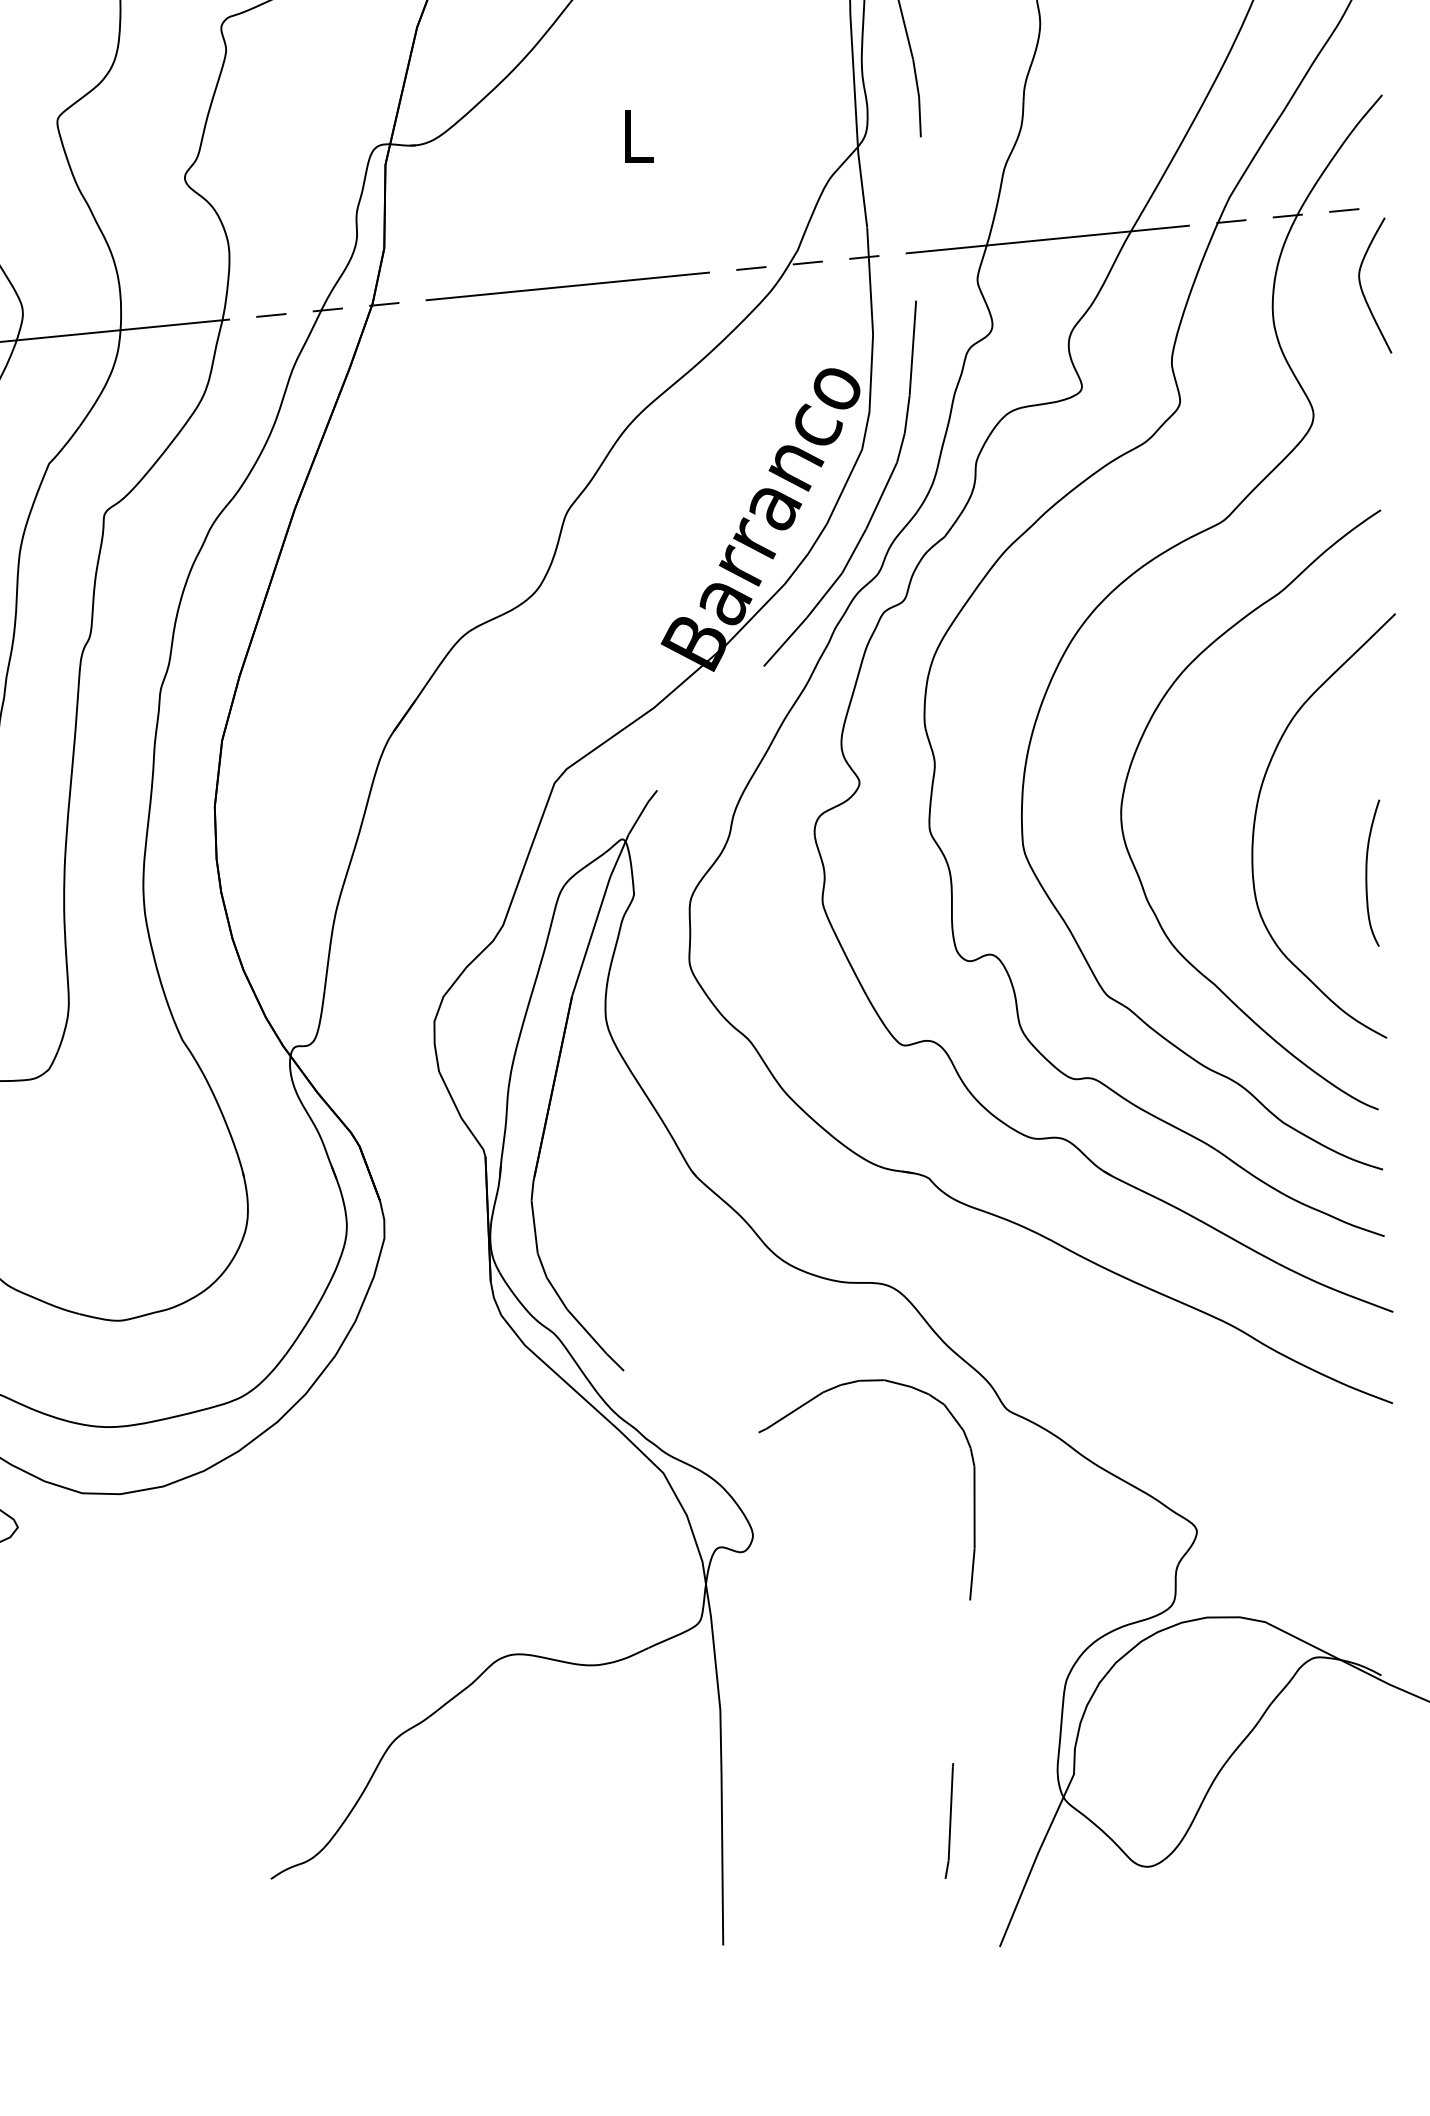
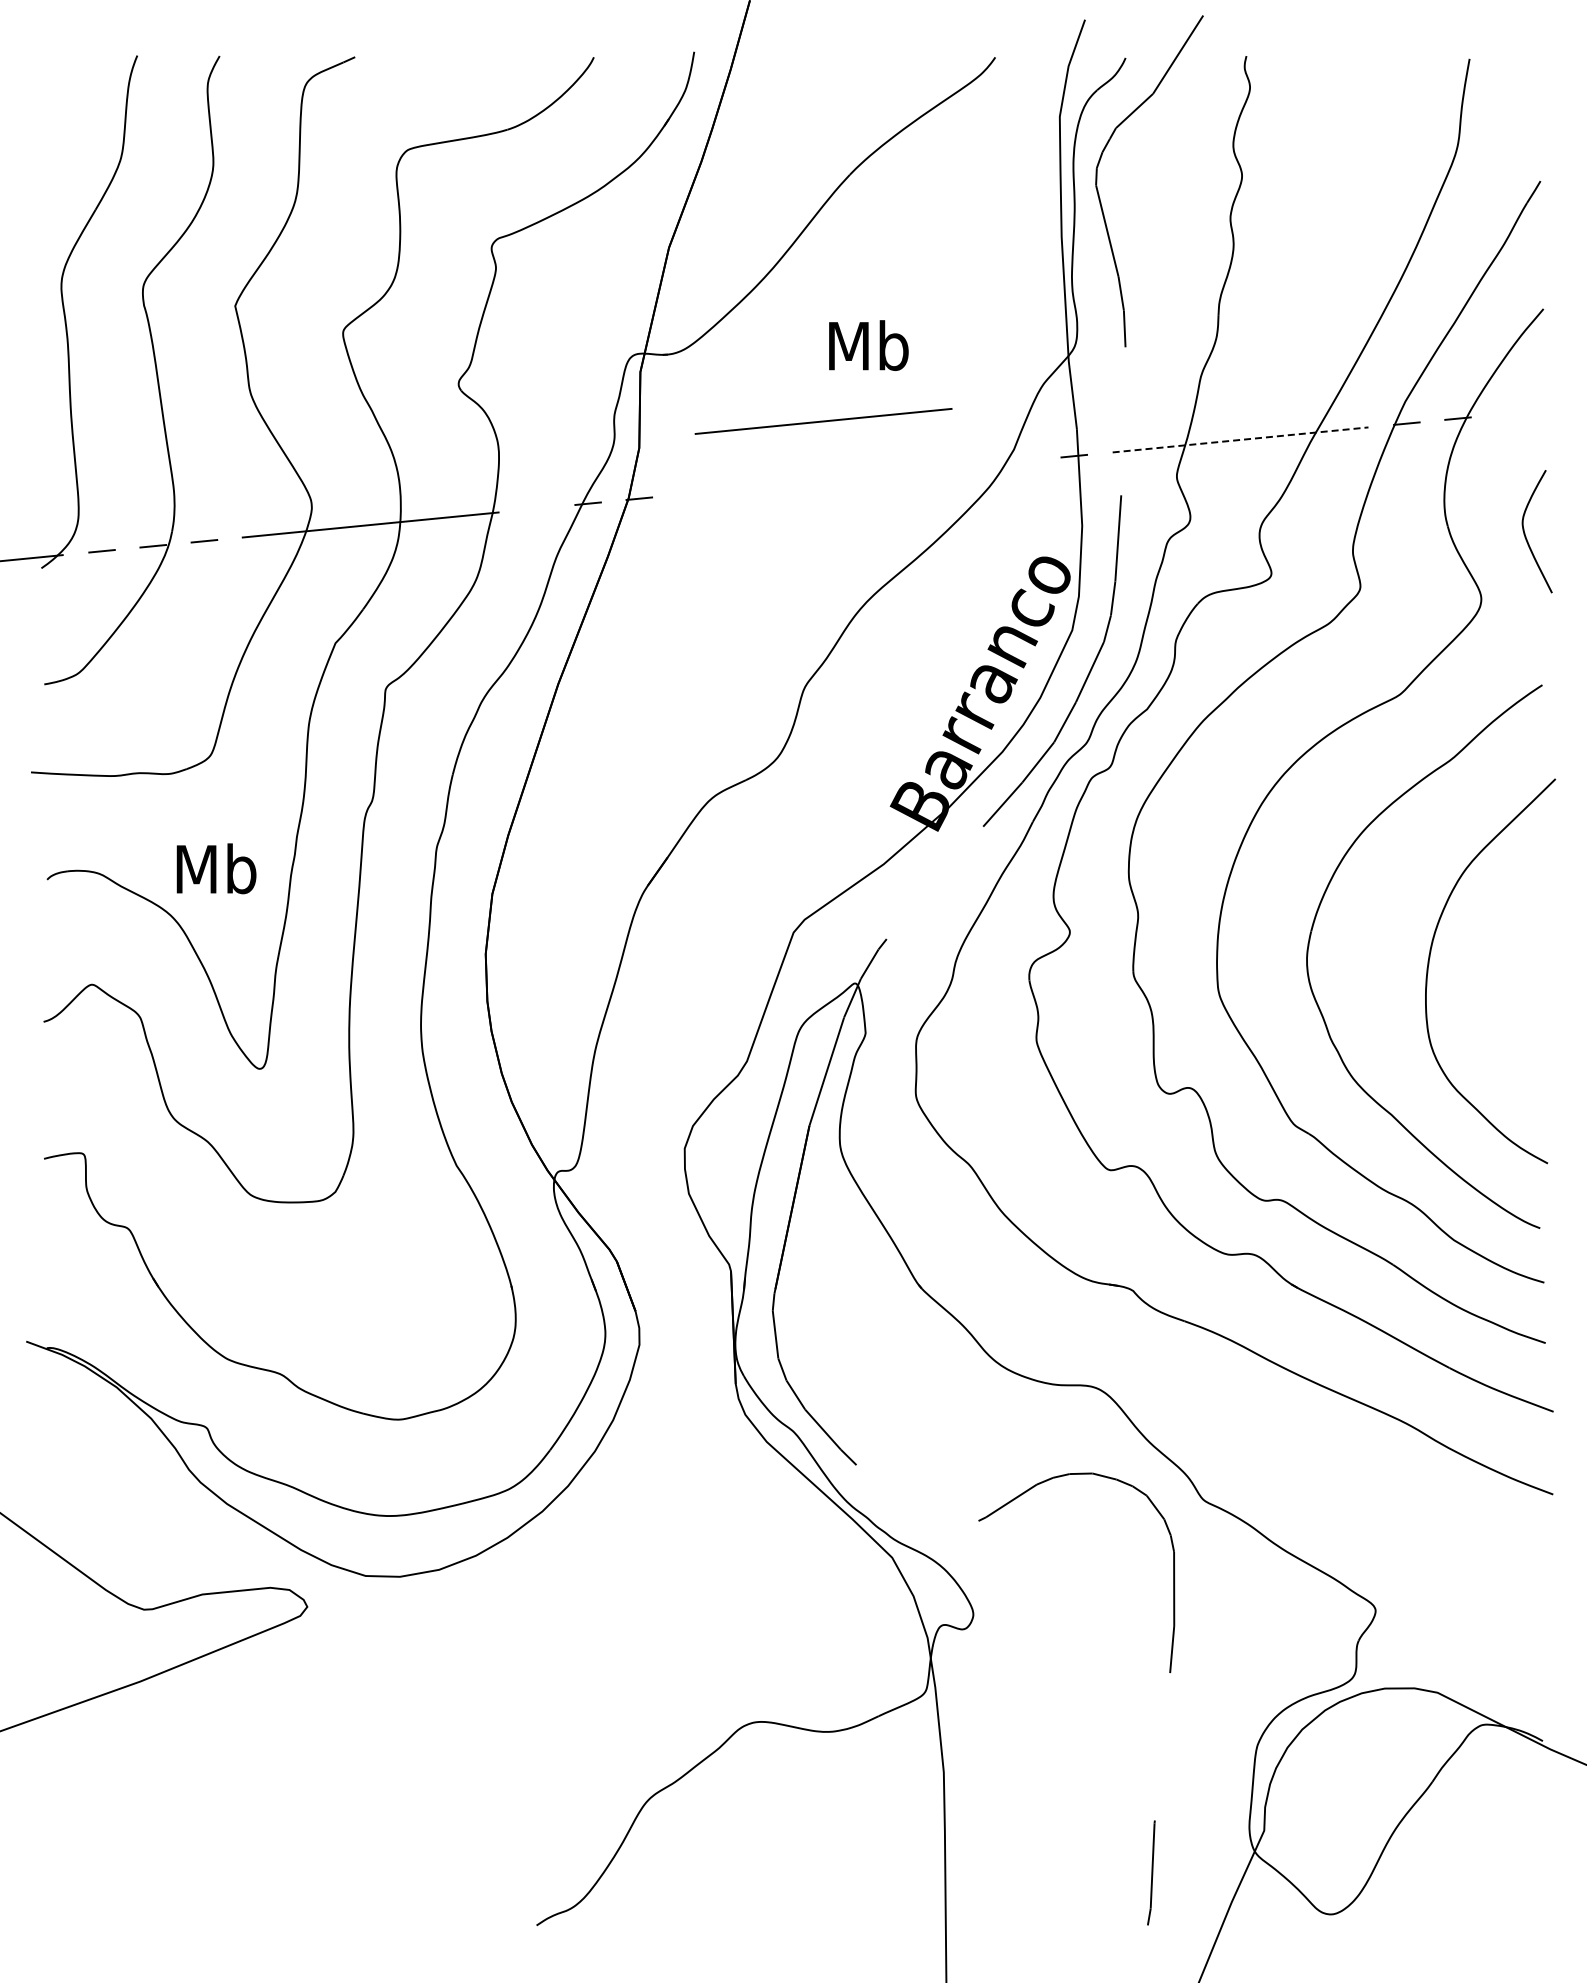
text: (637, 135) -> (868, 345), L -> Mb
line: (1344, 210) -> (1509, 413), removed
line: (1047, 239) -> (1240, 439), solid -> dashed
line: (807, 262) -> (1022, 460), removed
line: (750, 267) -> (971, 465), removed
line: (567, 286) -> (823, 421), moved
curve: (1362, 287) -> (1525, 533), moved
line: (270, 315) -> (536, 508), removed
curve: (1367, 872) -> (1530, 1013), removed

